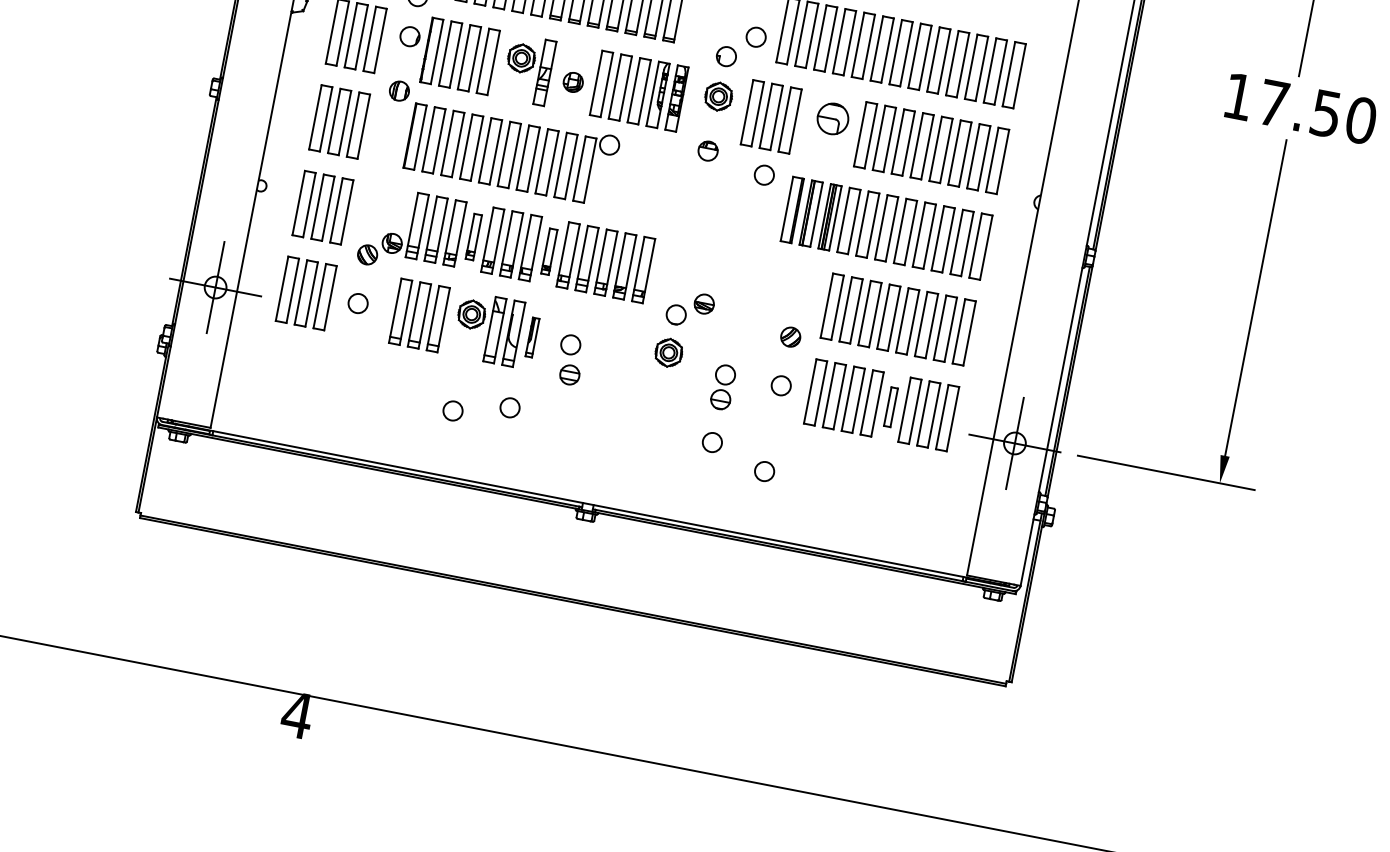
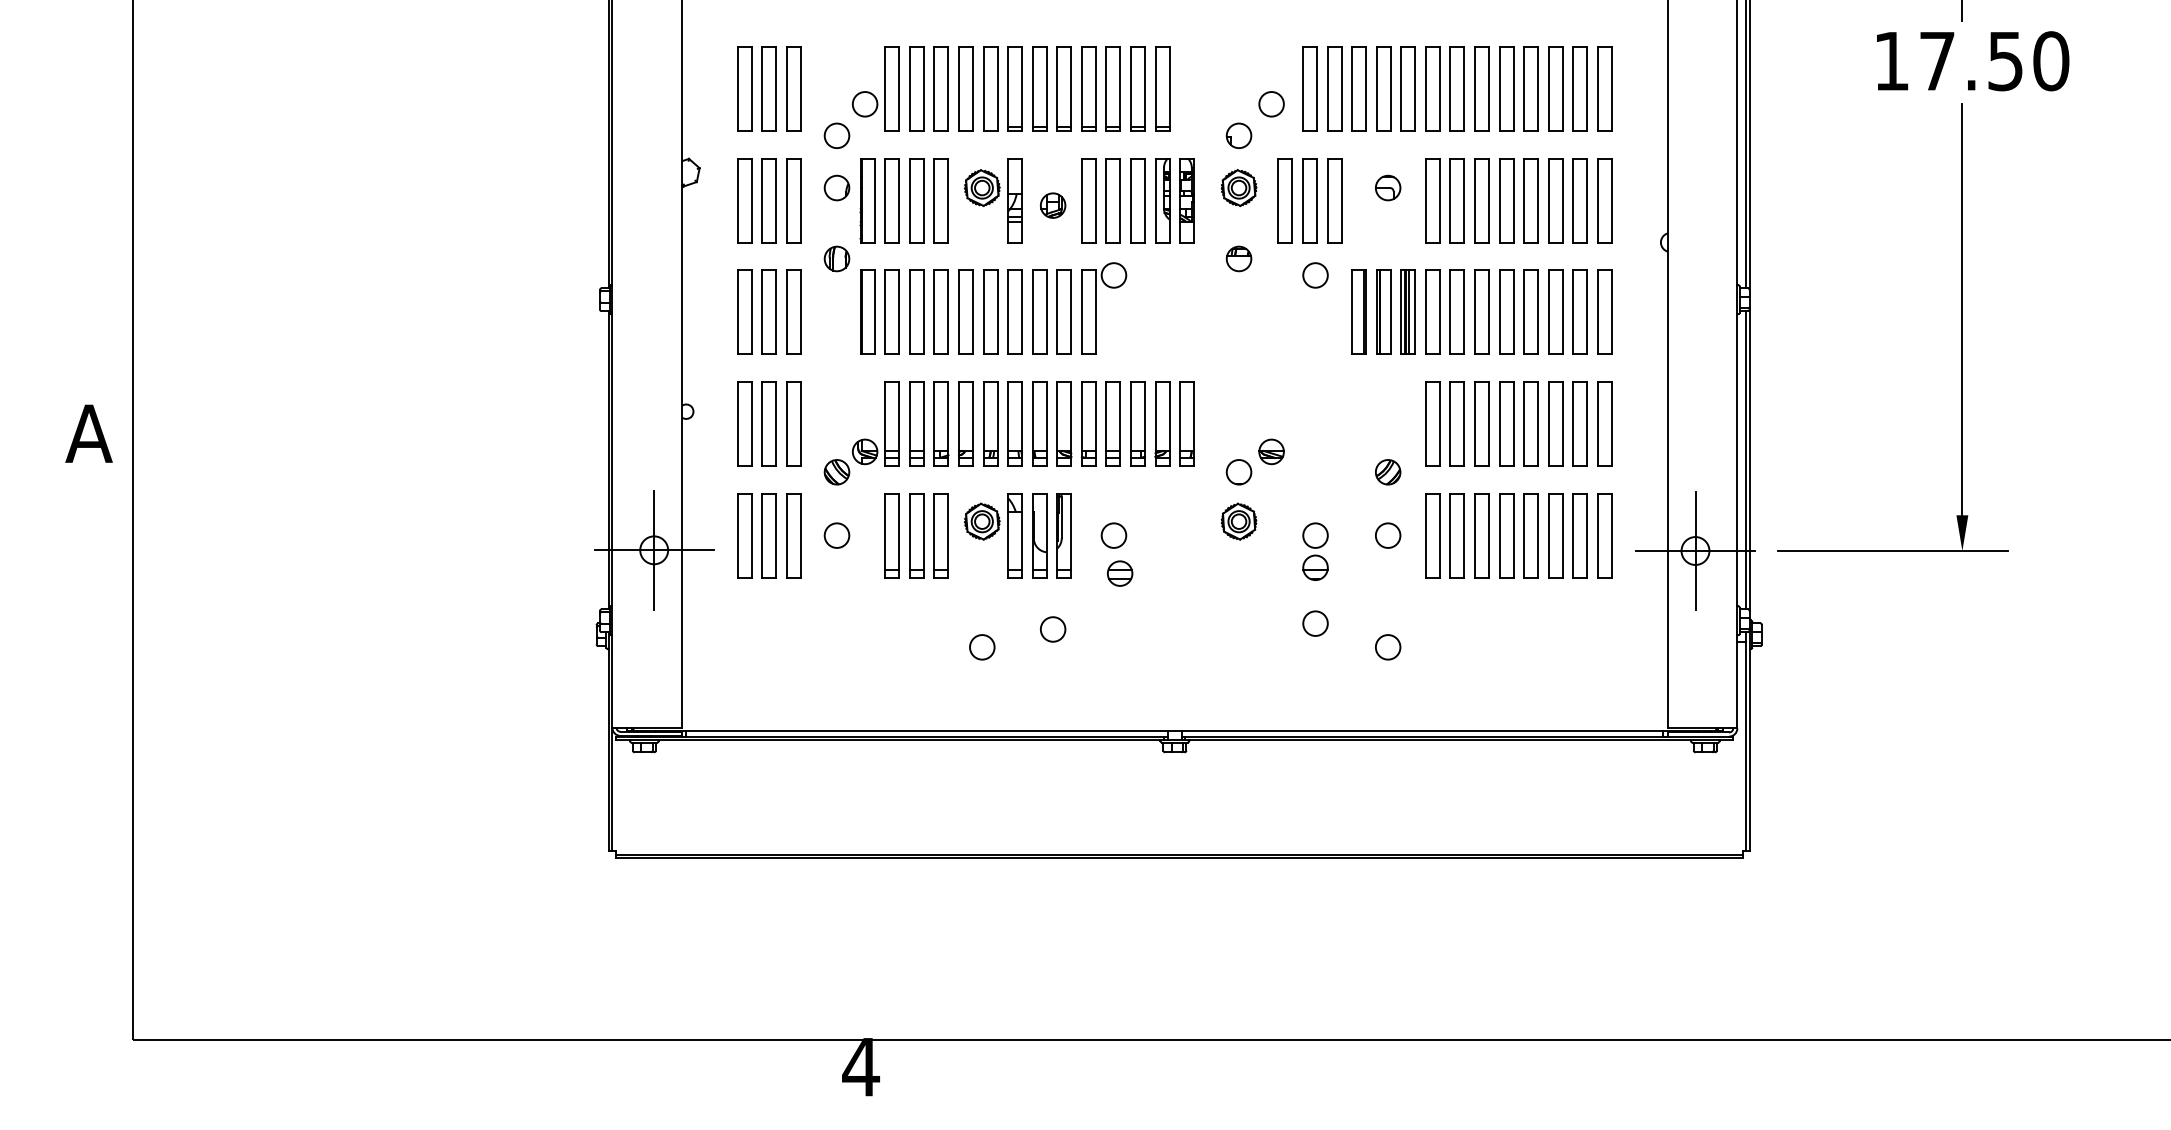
part: (833, 118) -> (1388, 187), size x0.62
part: (473, 236) -> (965, 423), size x1.43
part: (549, 251) -> (1064, 423), size x1.43
part: (532, 337) -> (1063, 535), size x1.67
part: (890, 406) -> (1530, 535), size x1.67

